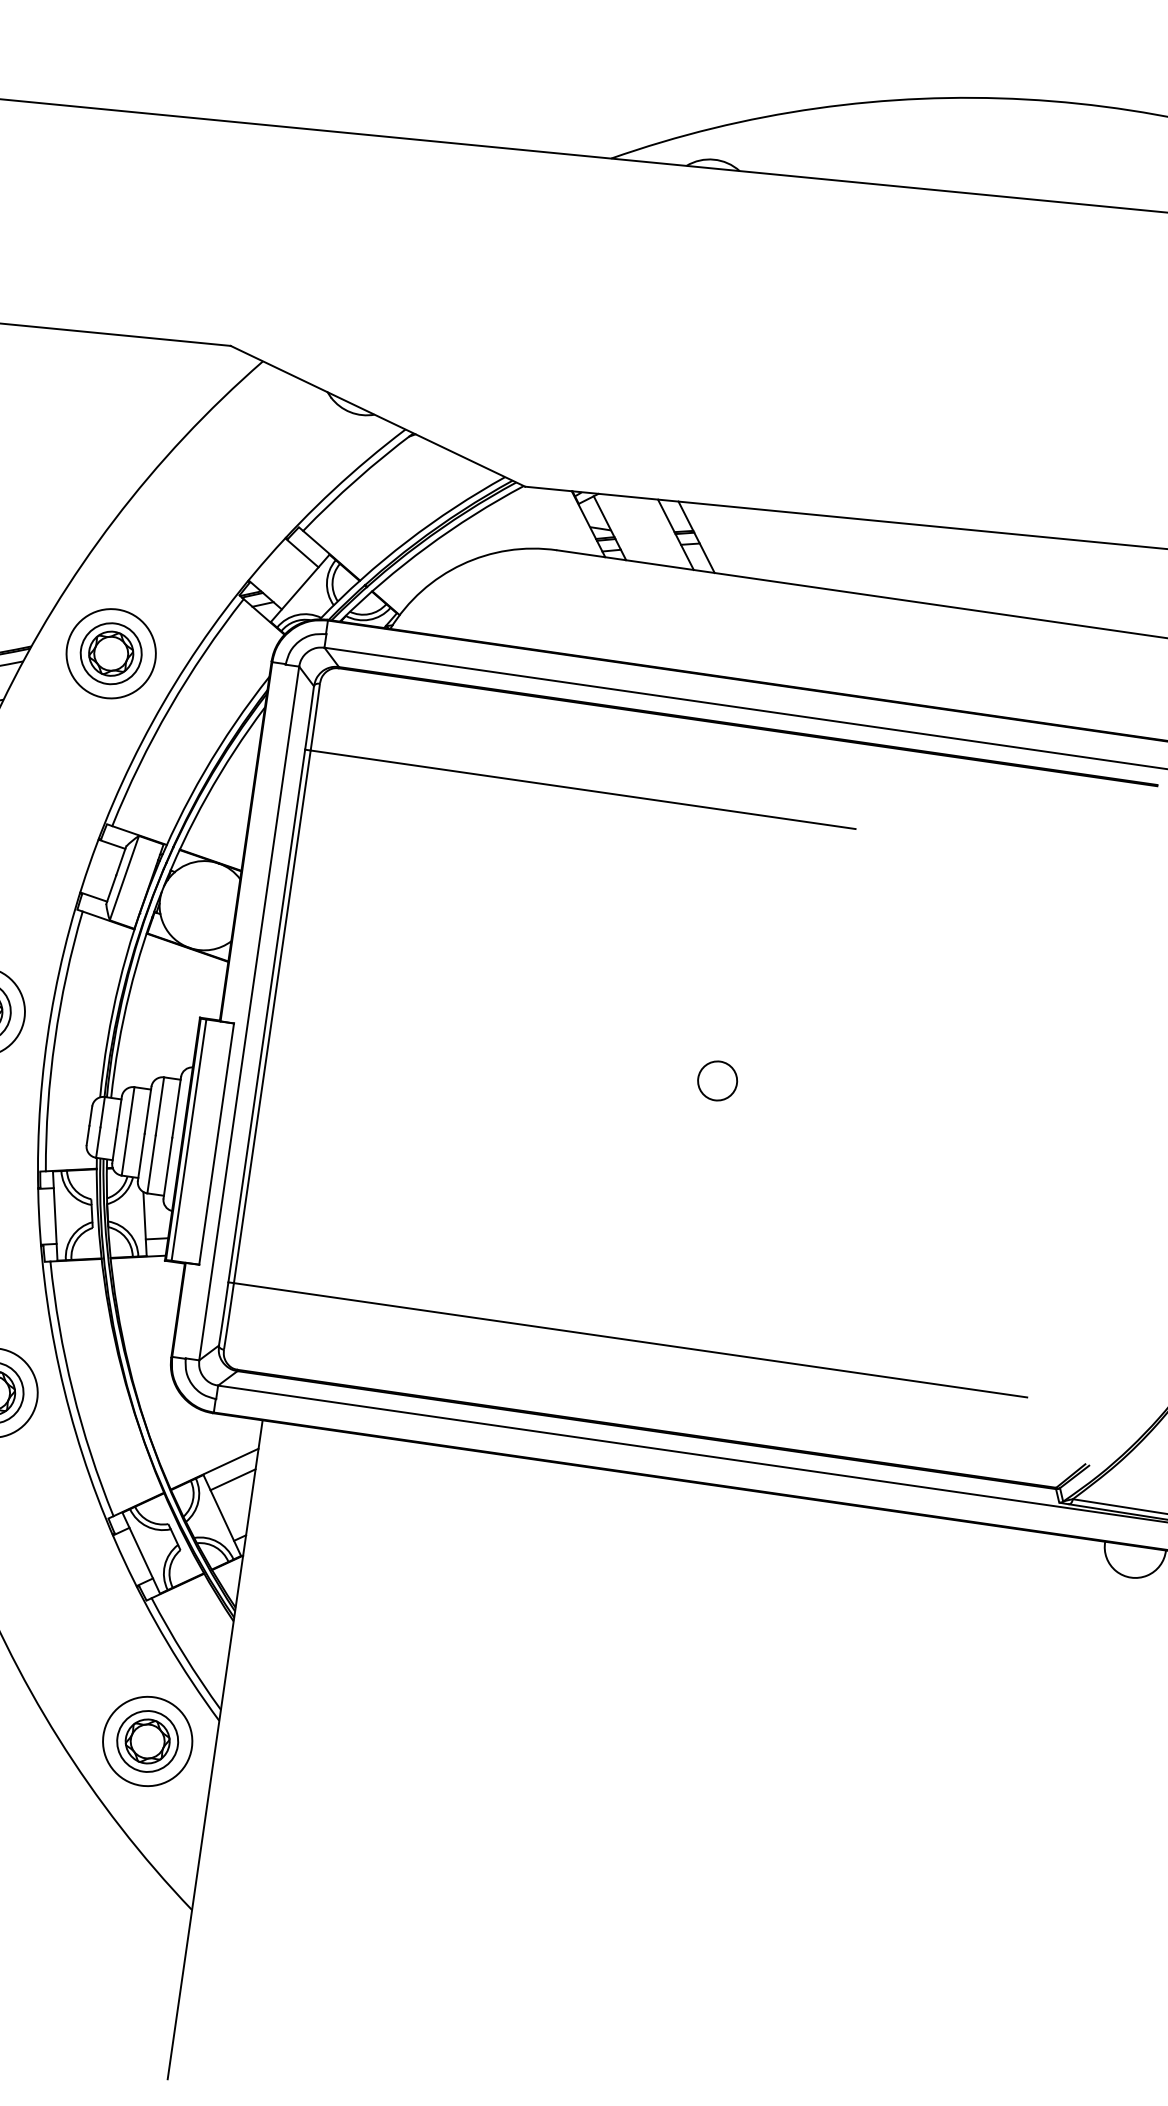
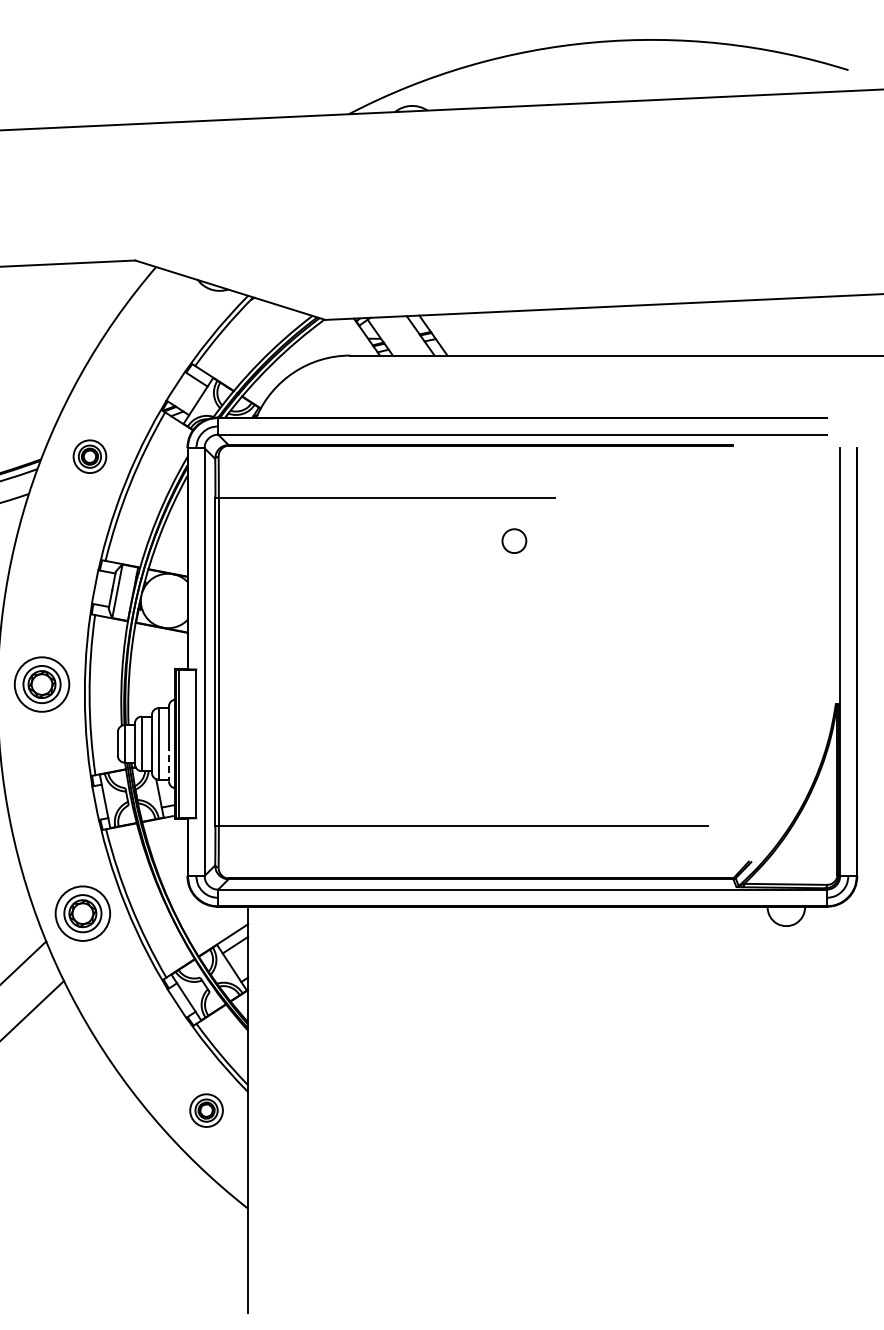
part: (110, 653) -> (89, 456), size x0.6
circle: (717, 1079) -> (514, 540), moved
line: (167, 1167) -> (168, 762), solid -> dashed
part: (147, 1741) -> (206, 1110), size x0.6

